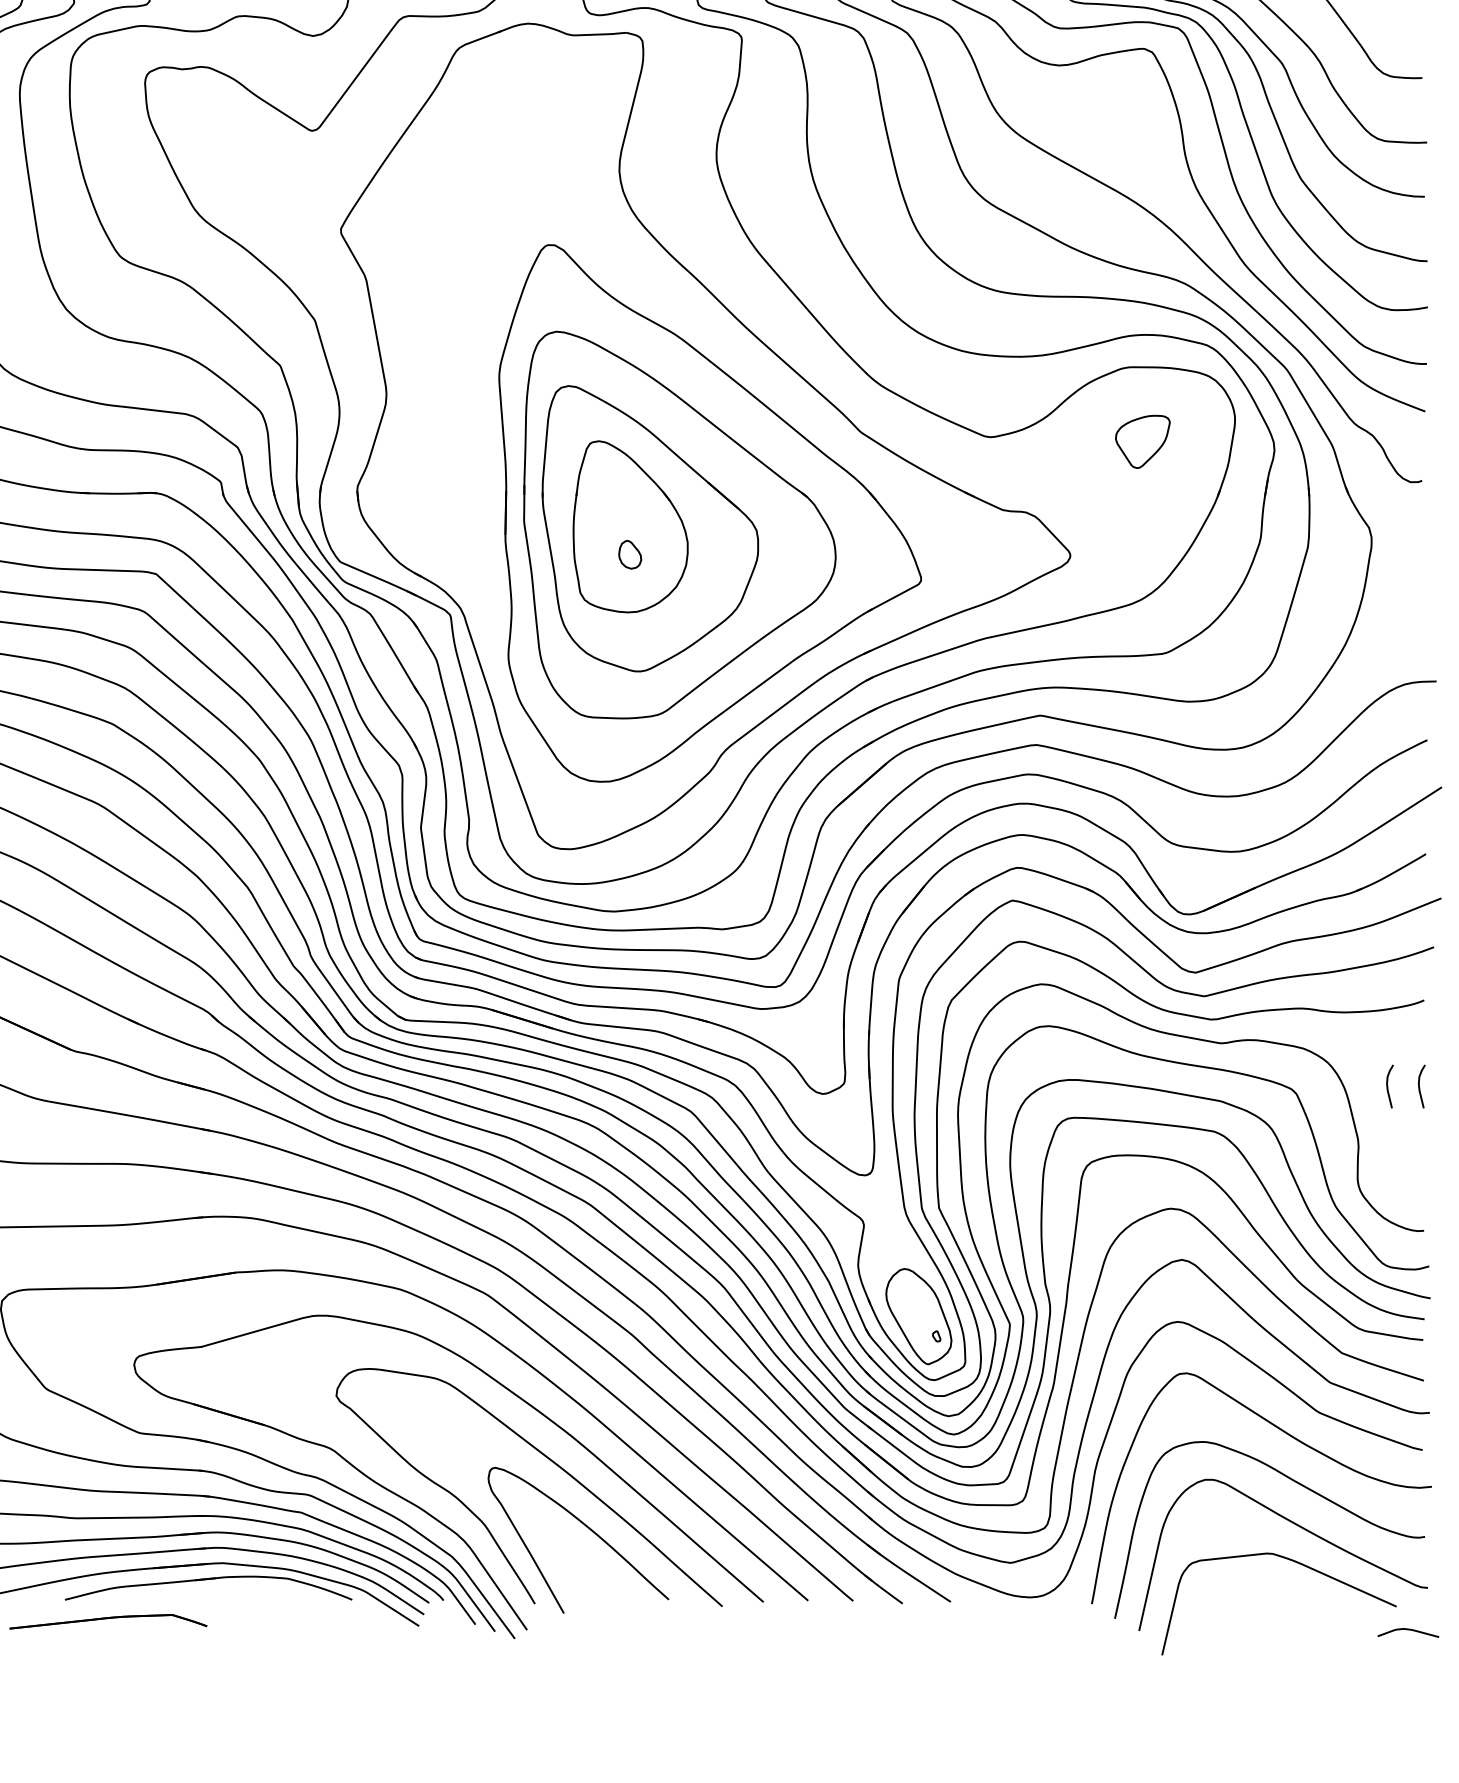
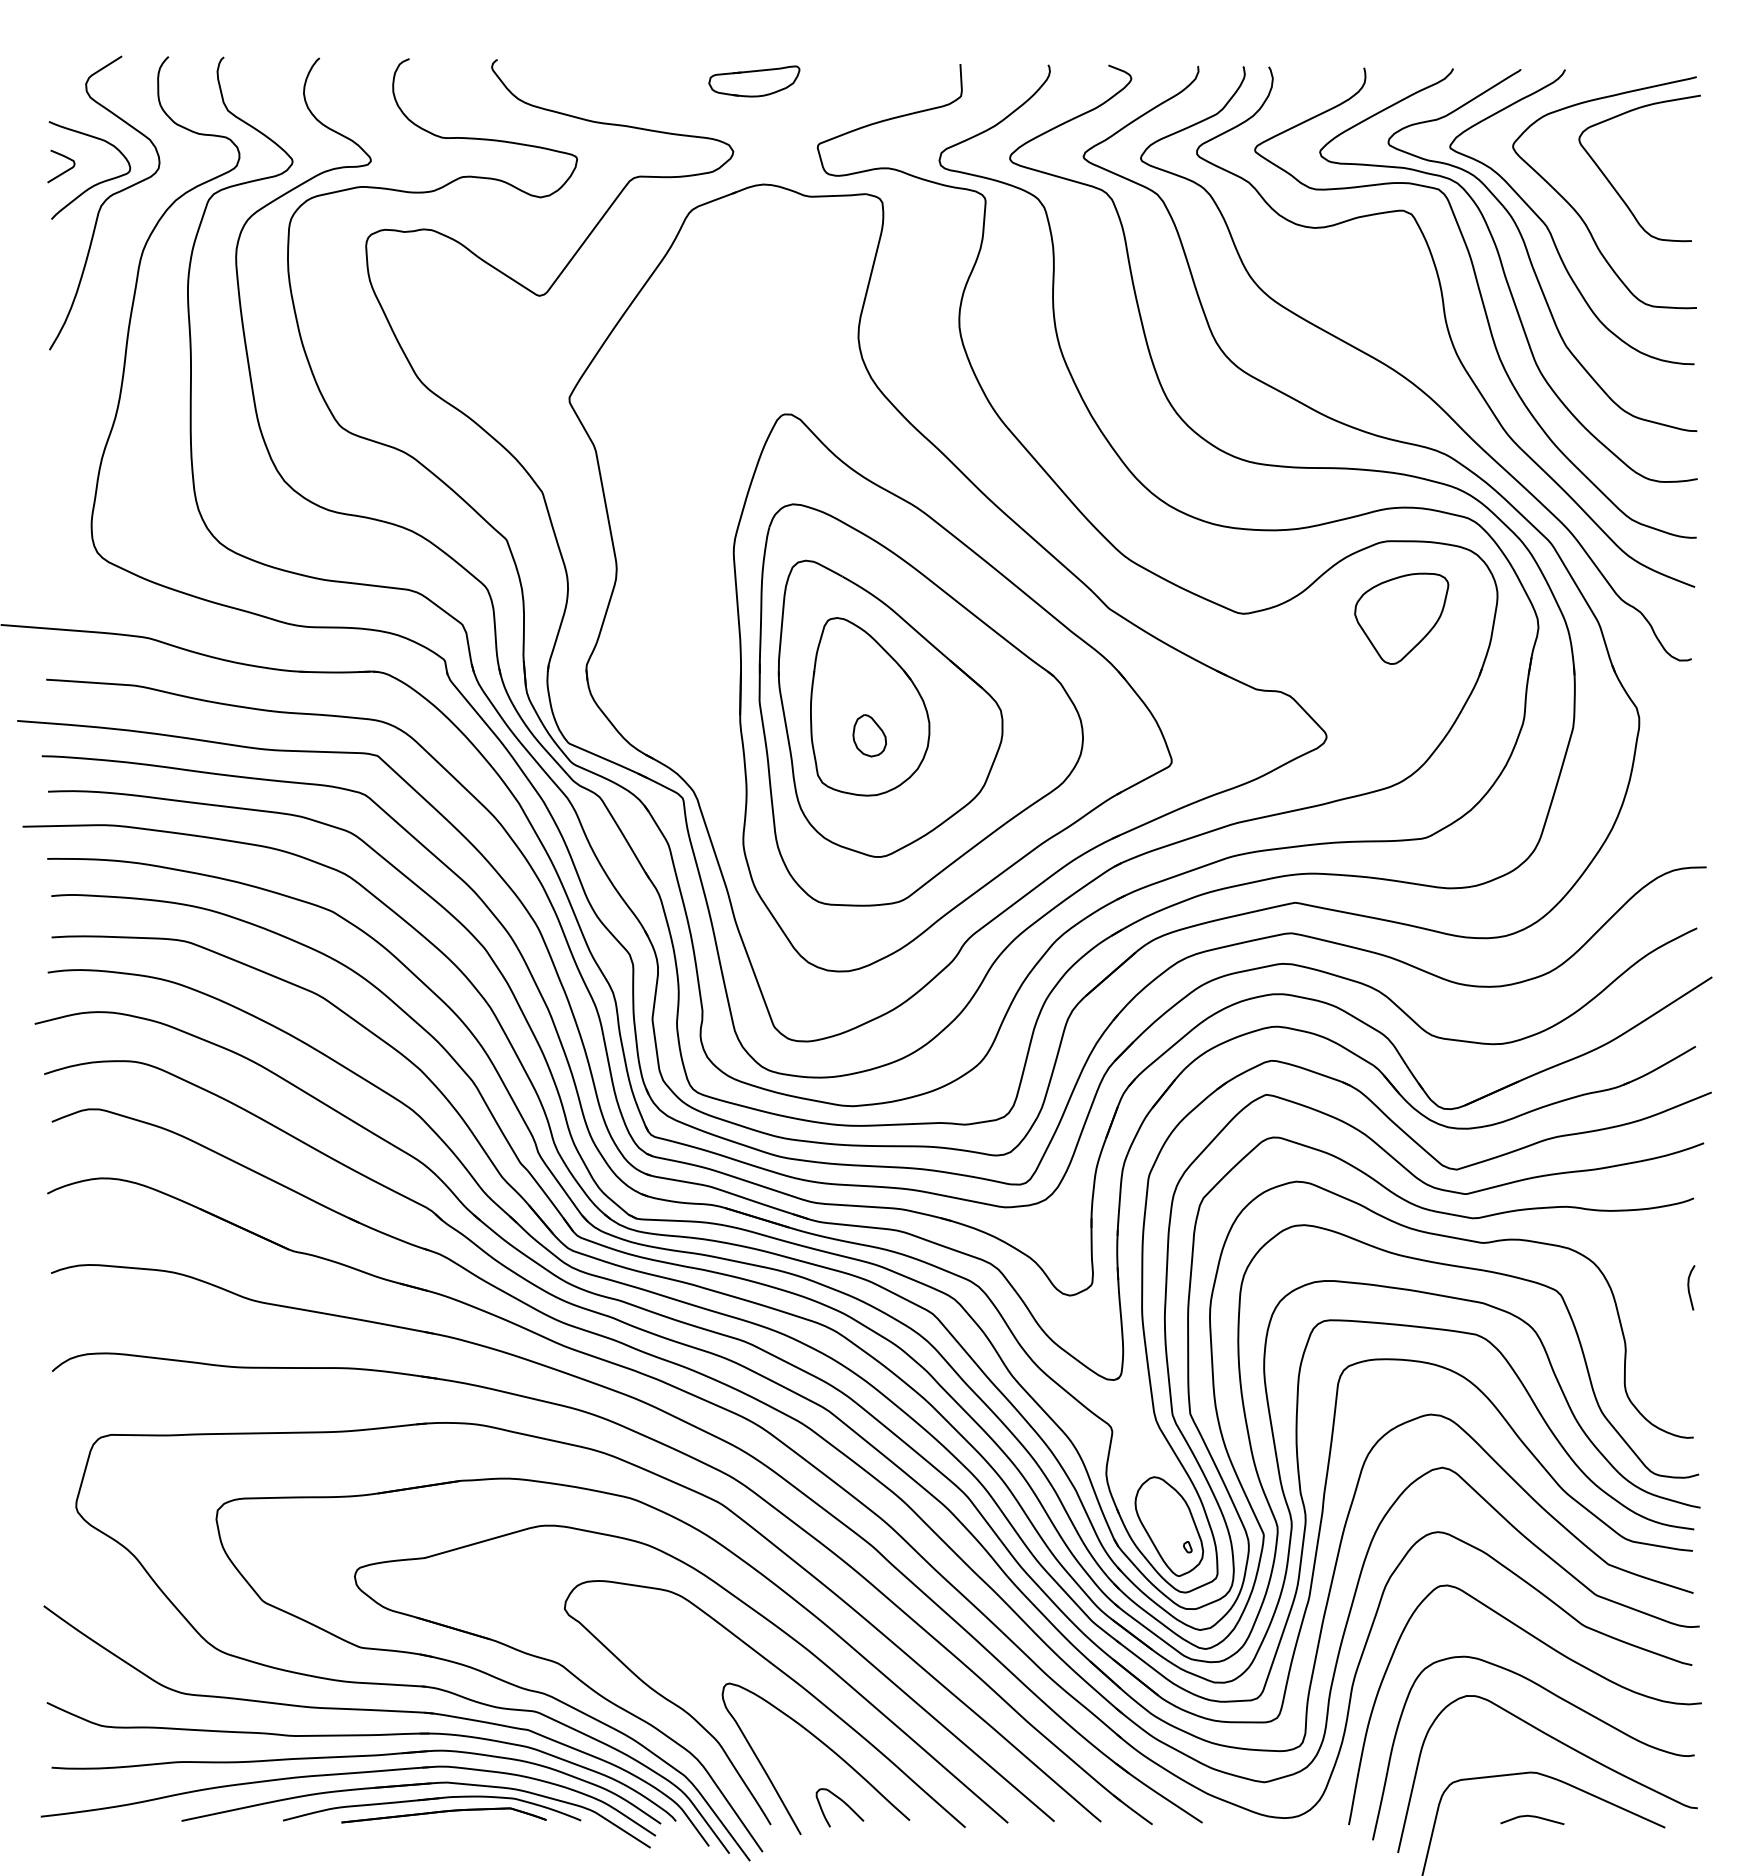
part: (1142, 441) -> (1401, 618), size x1.67
part: (630, 554) -> (869, 735), size x1.43
curve: (1388, 1086) -> (1656, 1287), removed
curve: (604, 1582) -> (842, 1802), added
part: (107, 1621) -> (443, 1815), moved
curve: (1408, 1630) -> (1532, 1817), moved

